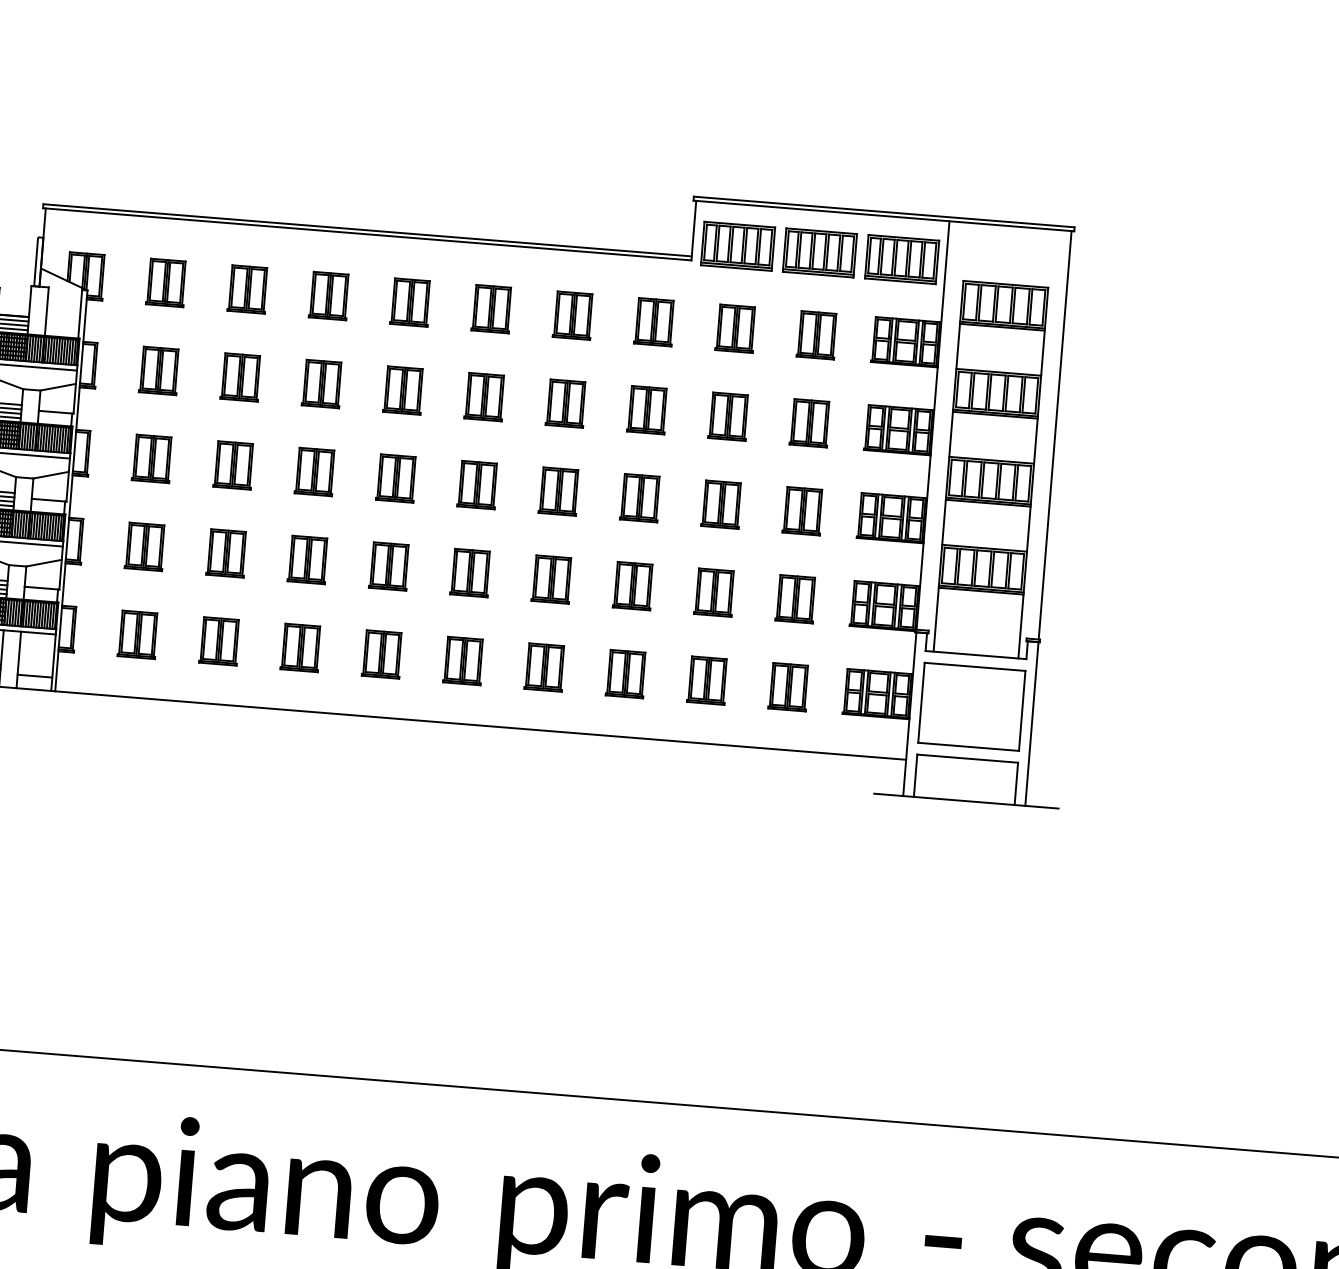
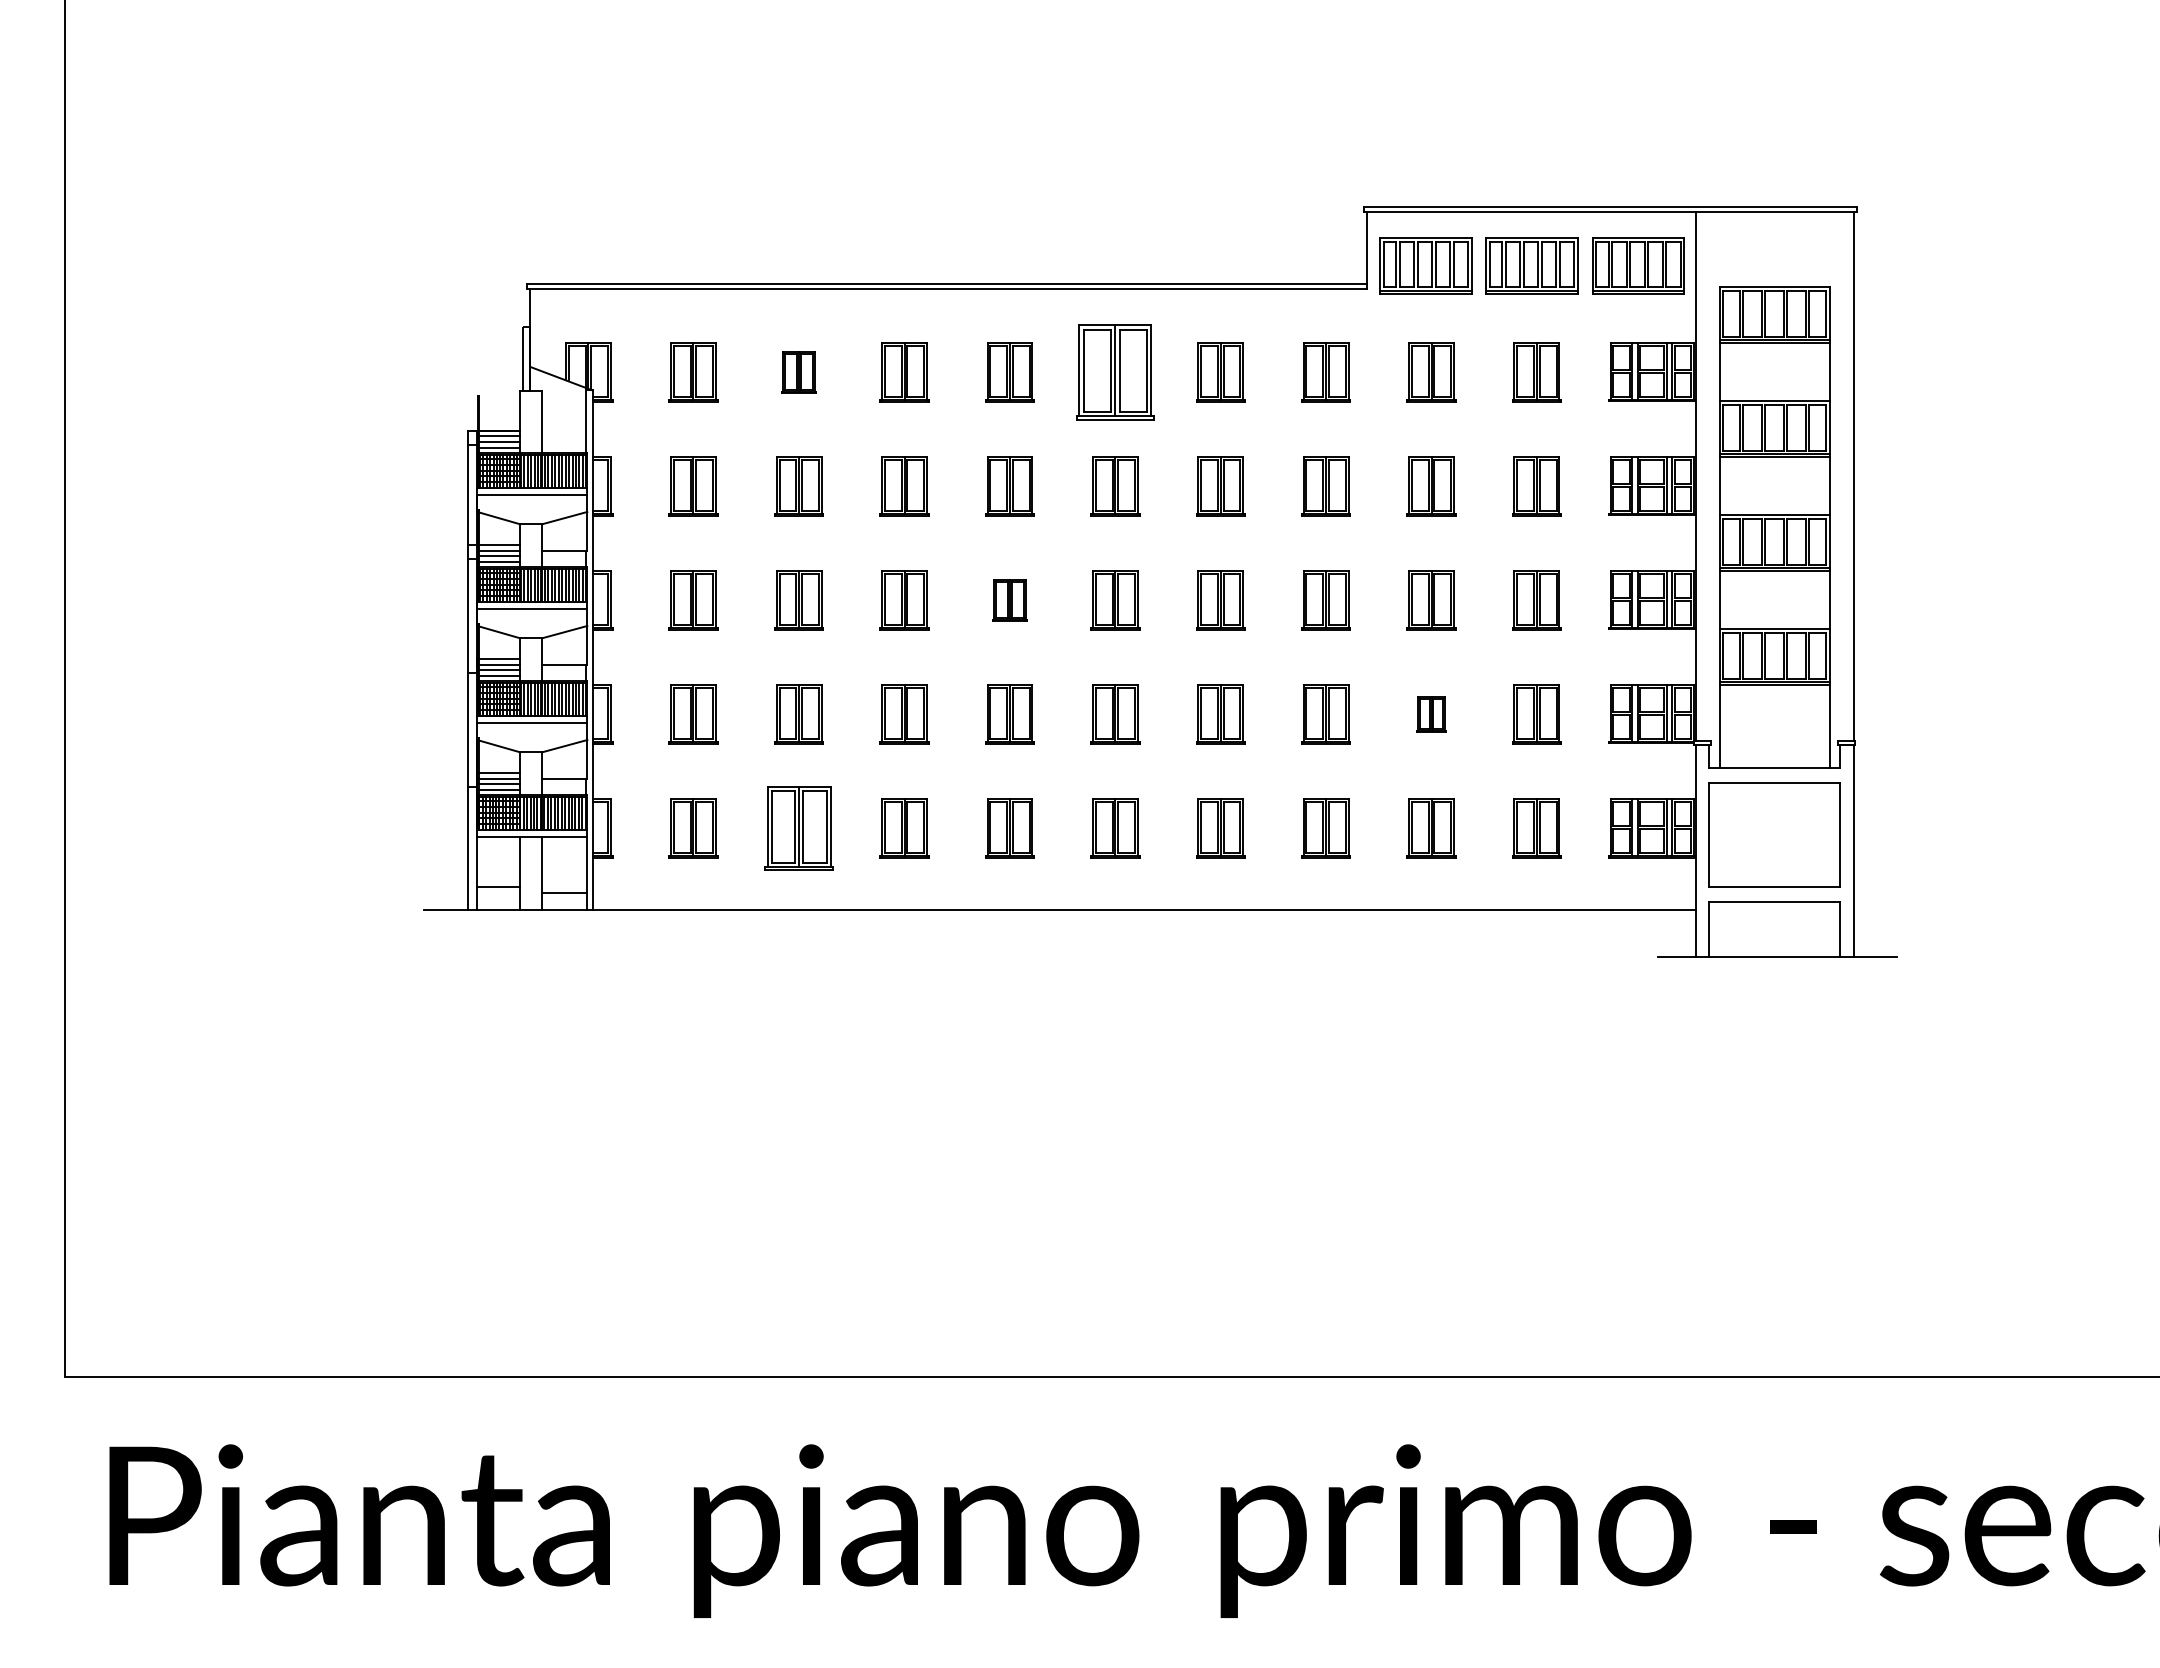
part: (247, 289) -> (798, 372), size x0.7
part: (492, 309) -> (1115, 372), size x1.6
part: (396, 478) -> (1009, 600), size x0.7
part: (714, 592) -> (1431, 714), size x0.6
part: (219, 641) -> (798, 828), size x1.4

